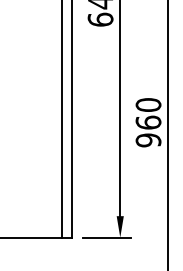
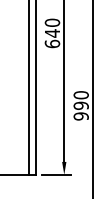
text: (147, 122) -> (80, 105), 960 -> 990

